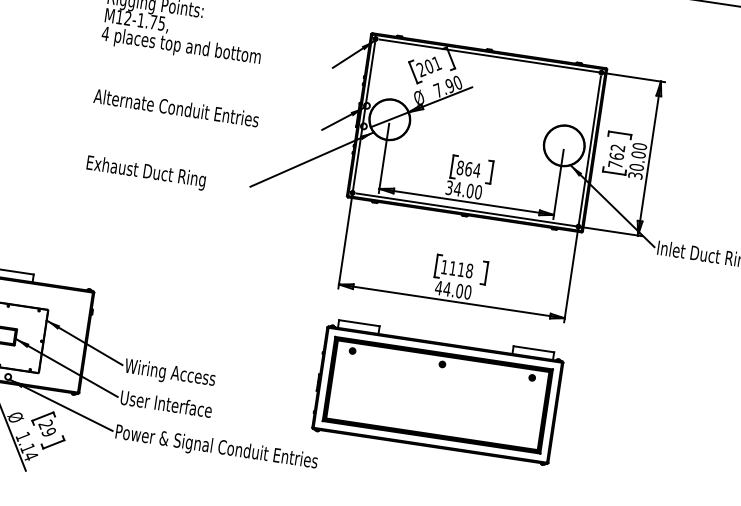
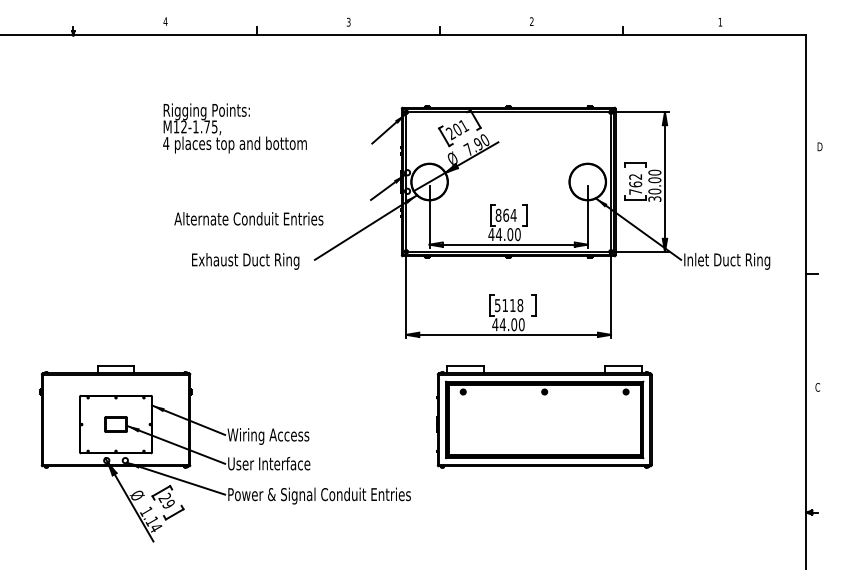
text: (176, 107) -> (248, 218), moved
text: (146, 172) -> (245, 261), moved
text: (449, 187) -> (491, 234), 34.00 -> 44.00
text: (444, 267) -> (497, 305), 1118 -> 5118
part: (438, 391) -> (544, 416), moved

